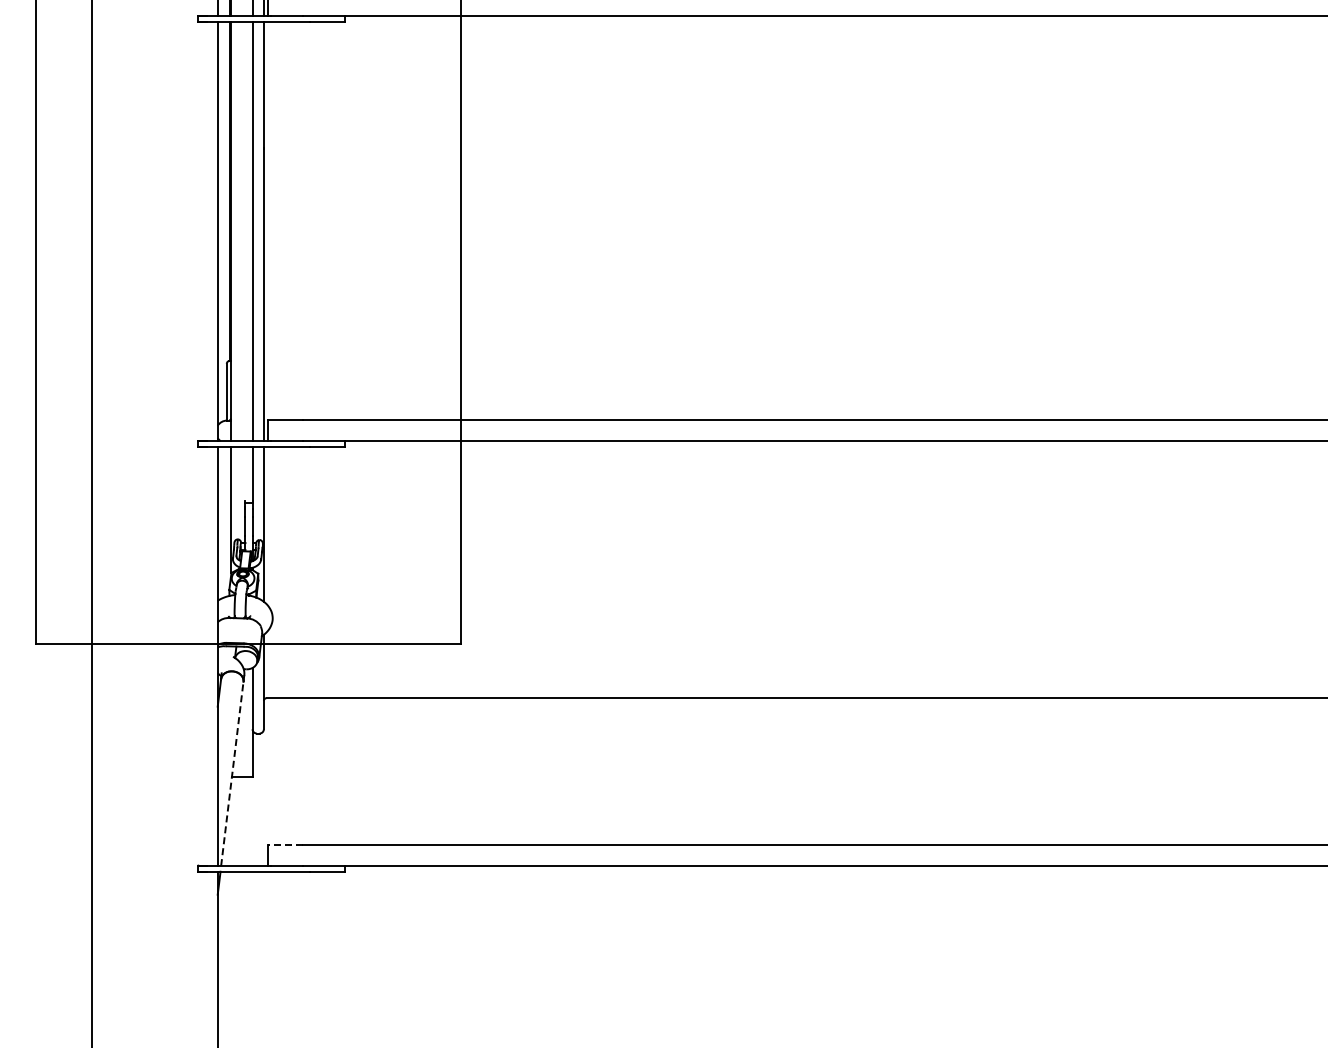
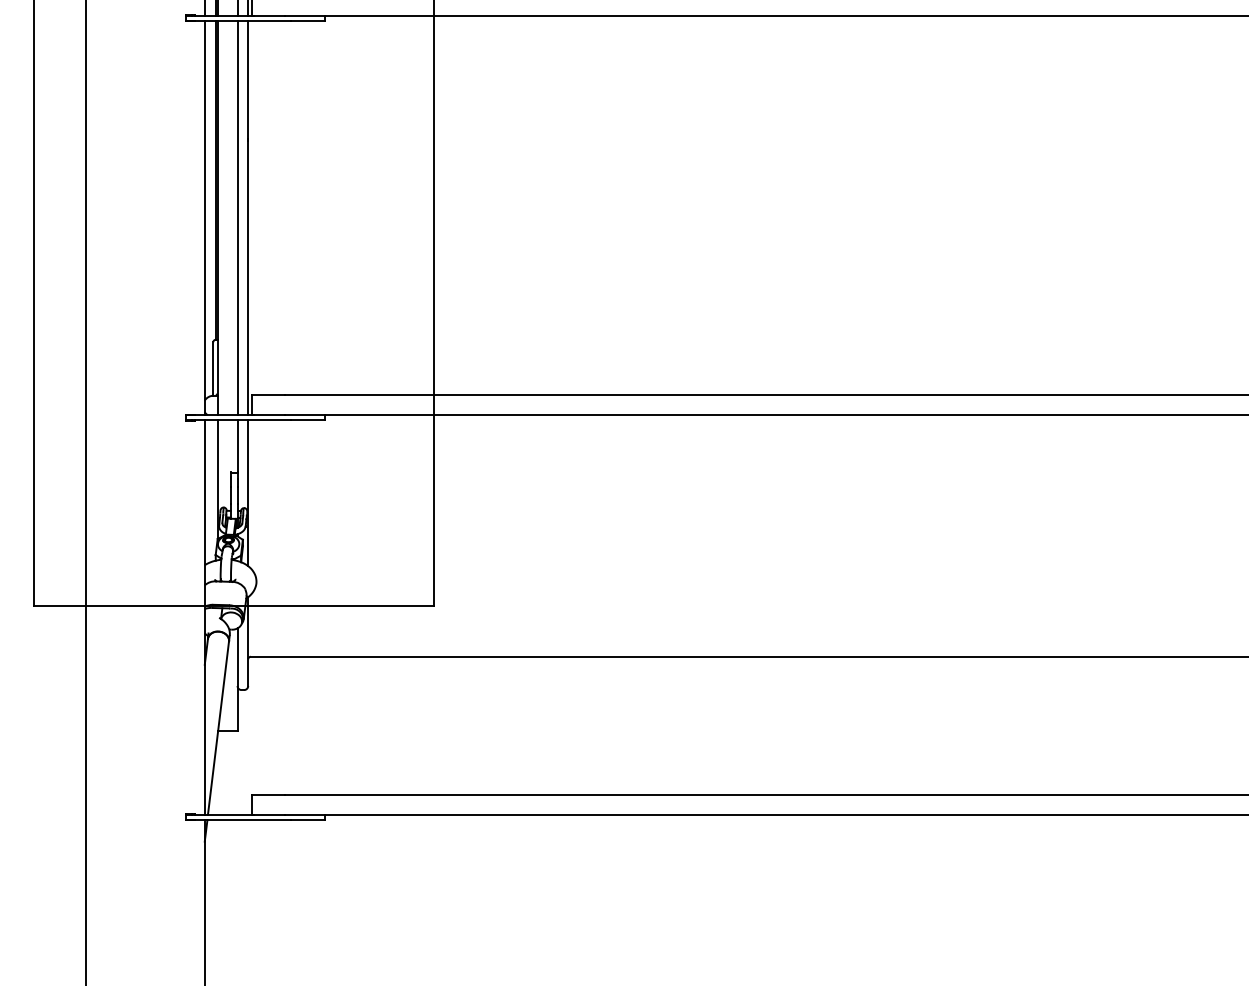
line: (232, 773) -> (218, 727), dashed -> solid
line: (284, 844) -> (267, 794), dashed -> solid

